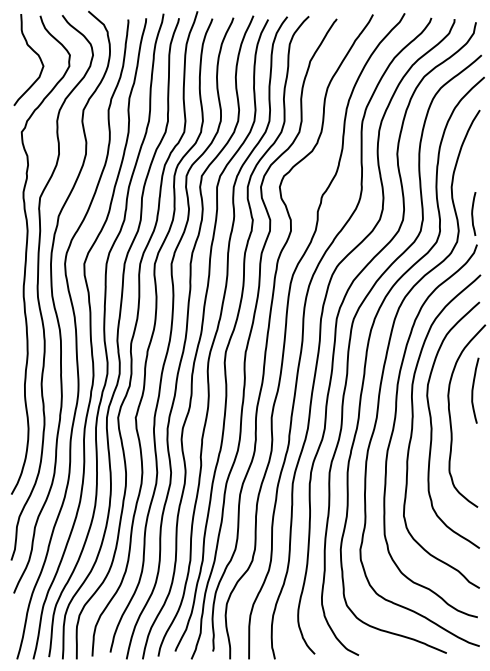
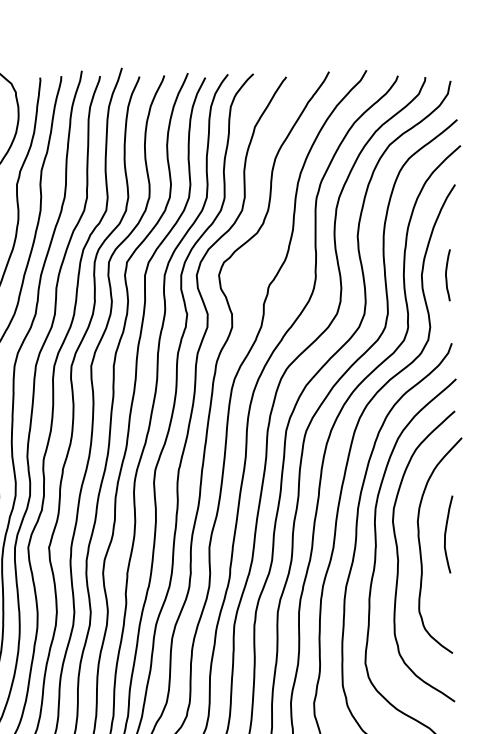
curve: (473, 212) -> (447, 273), moved
curve: (473, 390) -> (446, 534), moved

